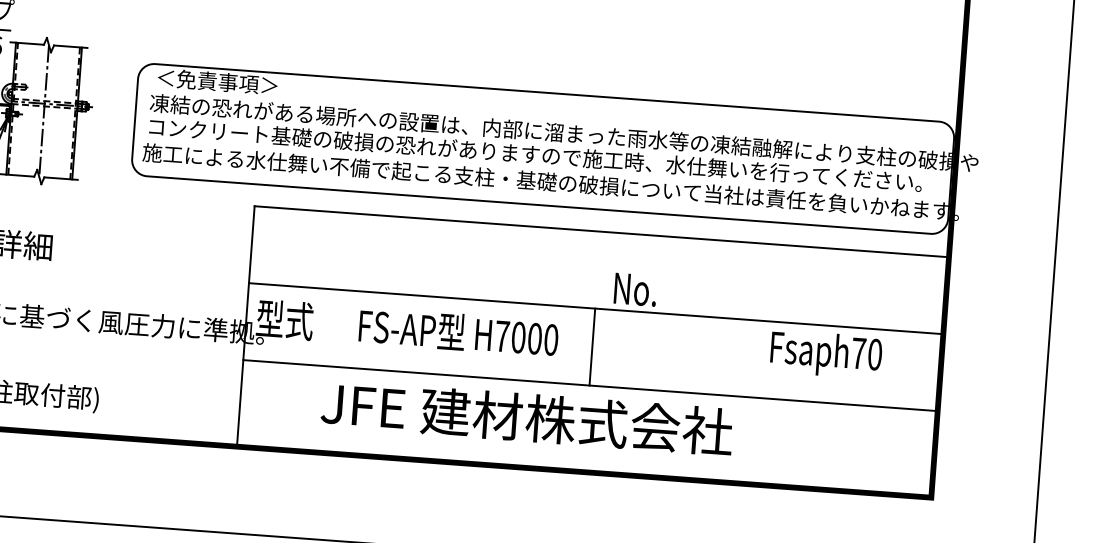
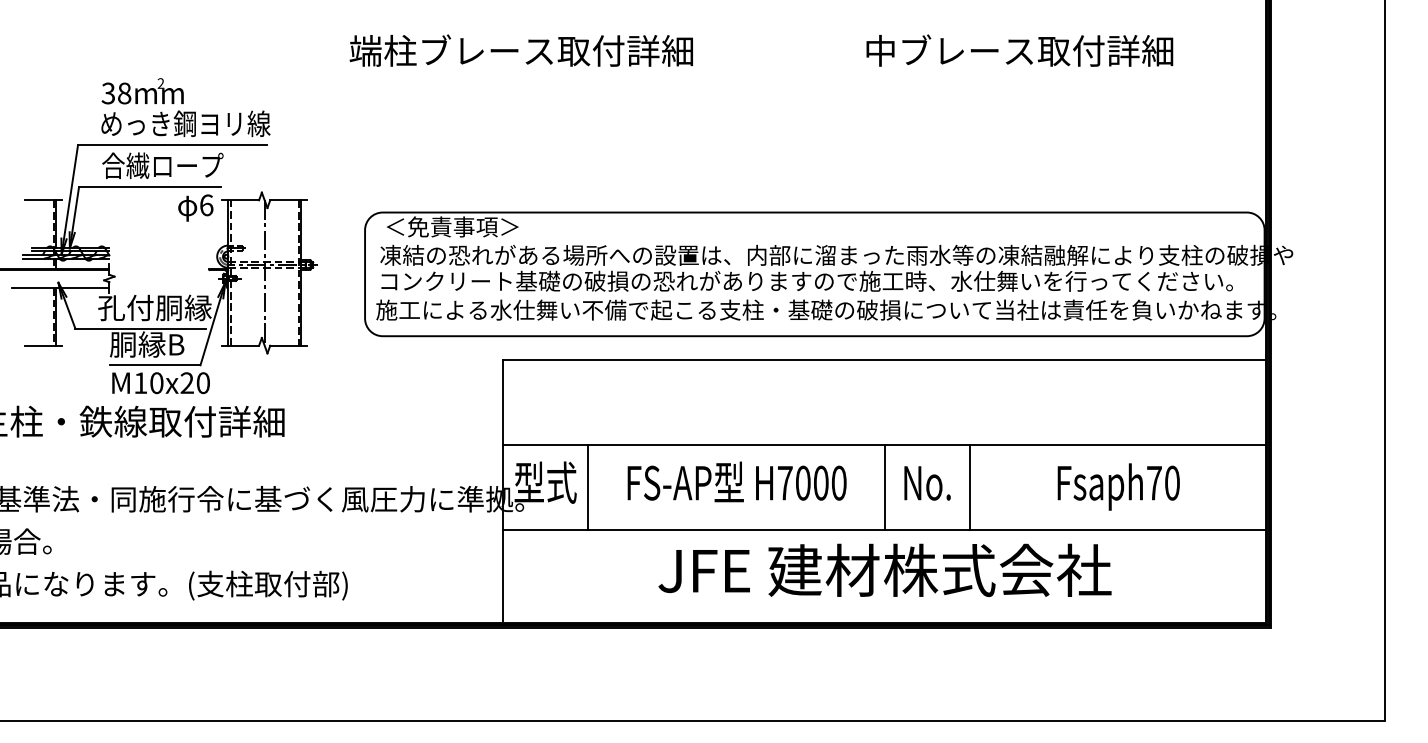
text: (635, 289) -> (927, 483), moved
line: (322, 327) -> (587, 487), added
line: (669, 352) -> (969, 487), added
text: (826, 354) -> (1118, 486), moved
text: (526, 416) -> (884, 569), moved

